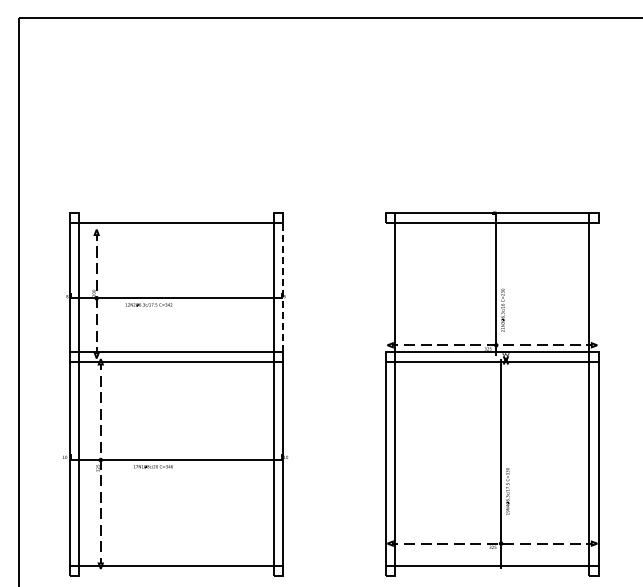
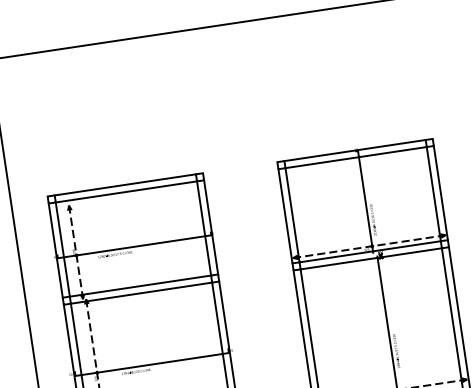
line: (176, 213) -> (125, 185), added
line: (283, 287) -> (211, 227), dashed -> solid
line: (385, 287) -> (285, 216), added
line: (599, 287) -> (441, 192), added

